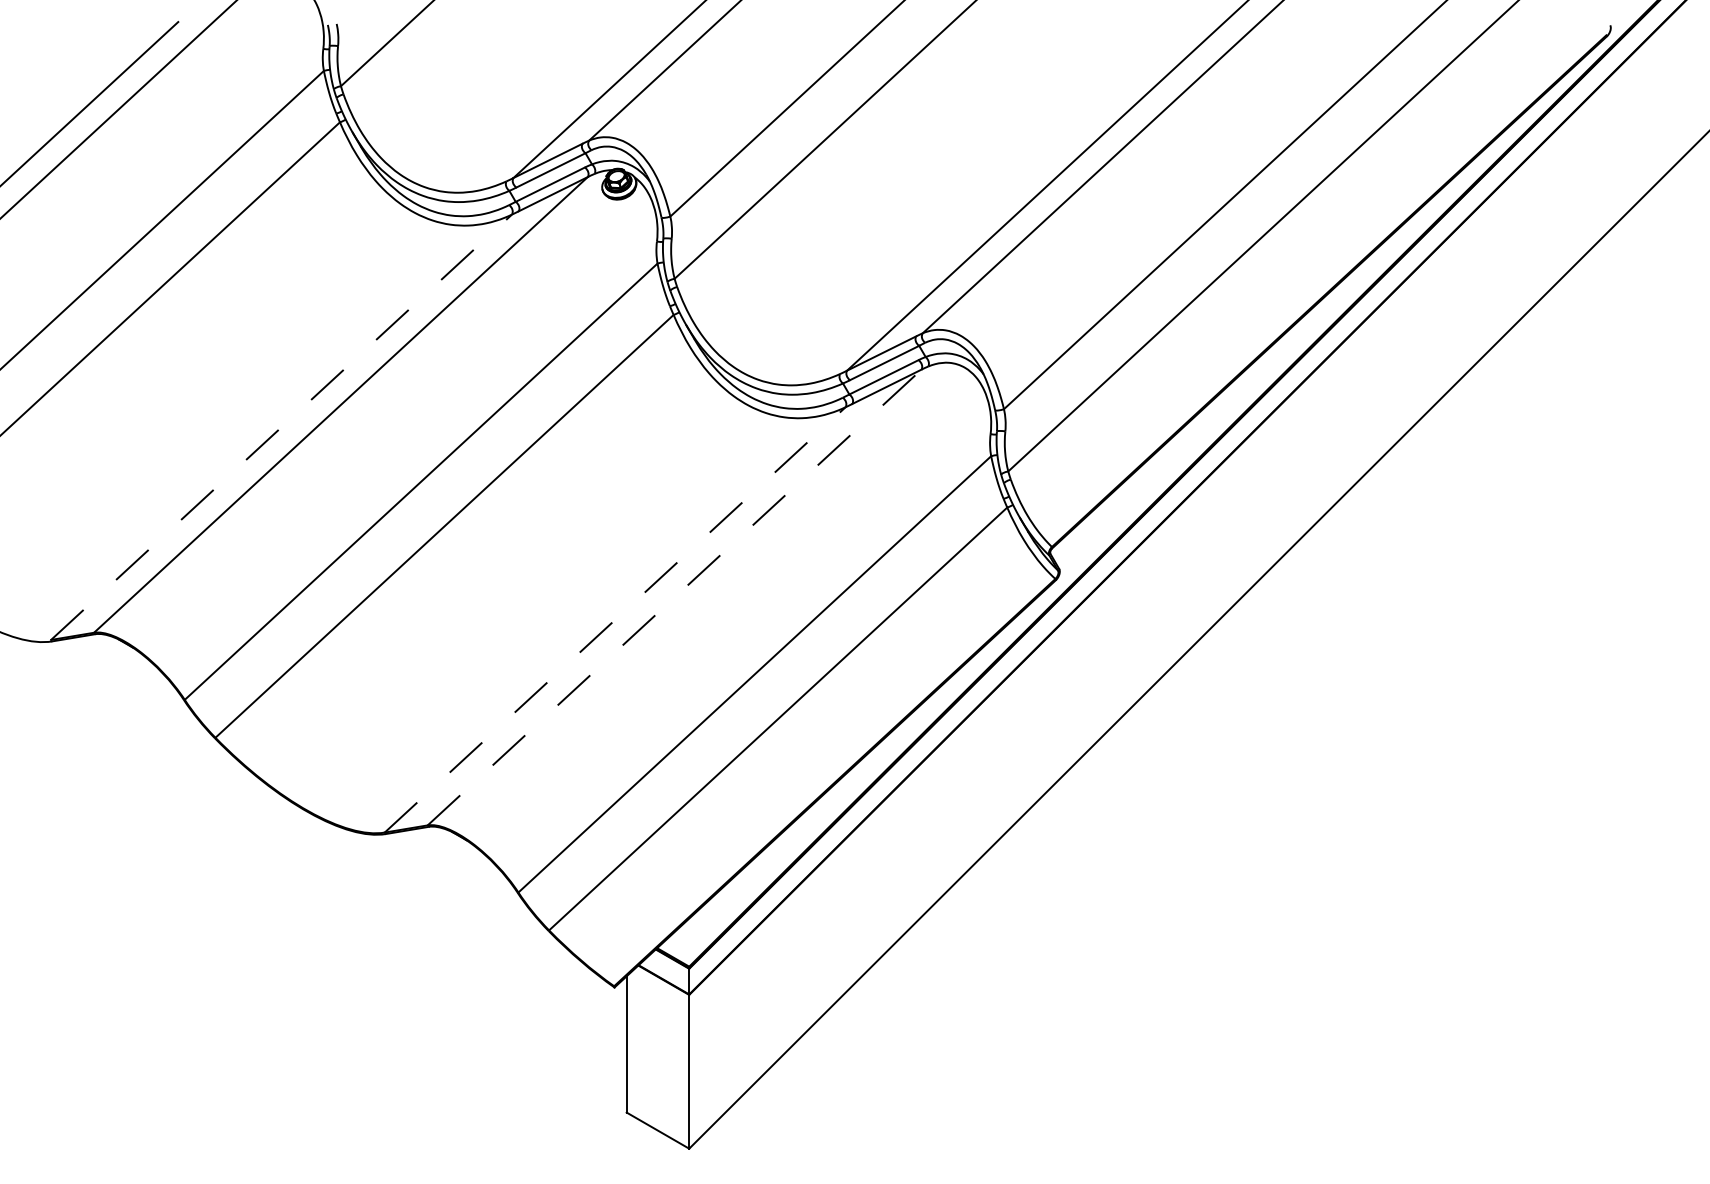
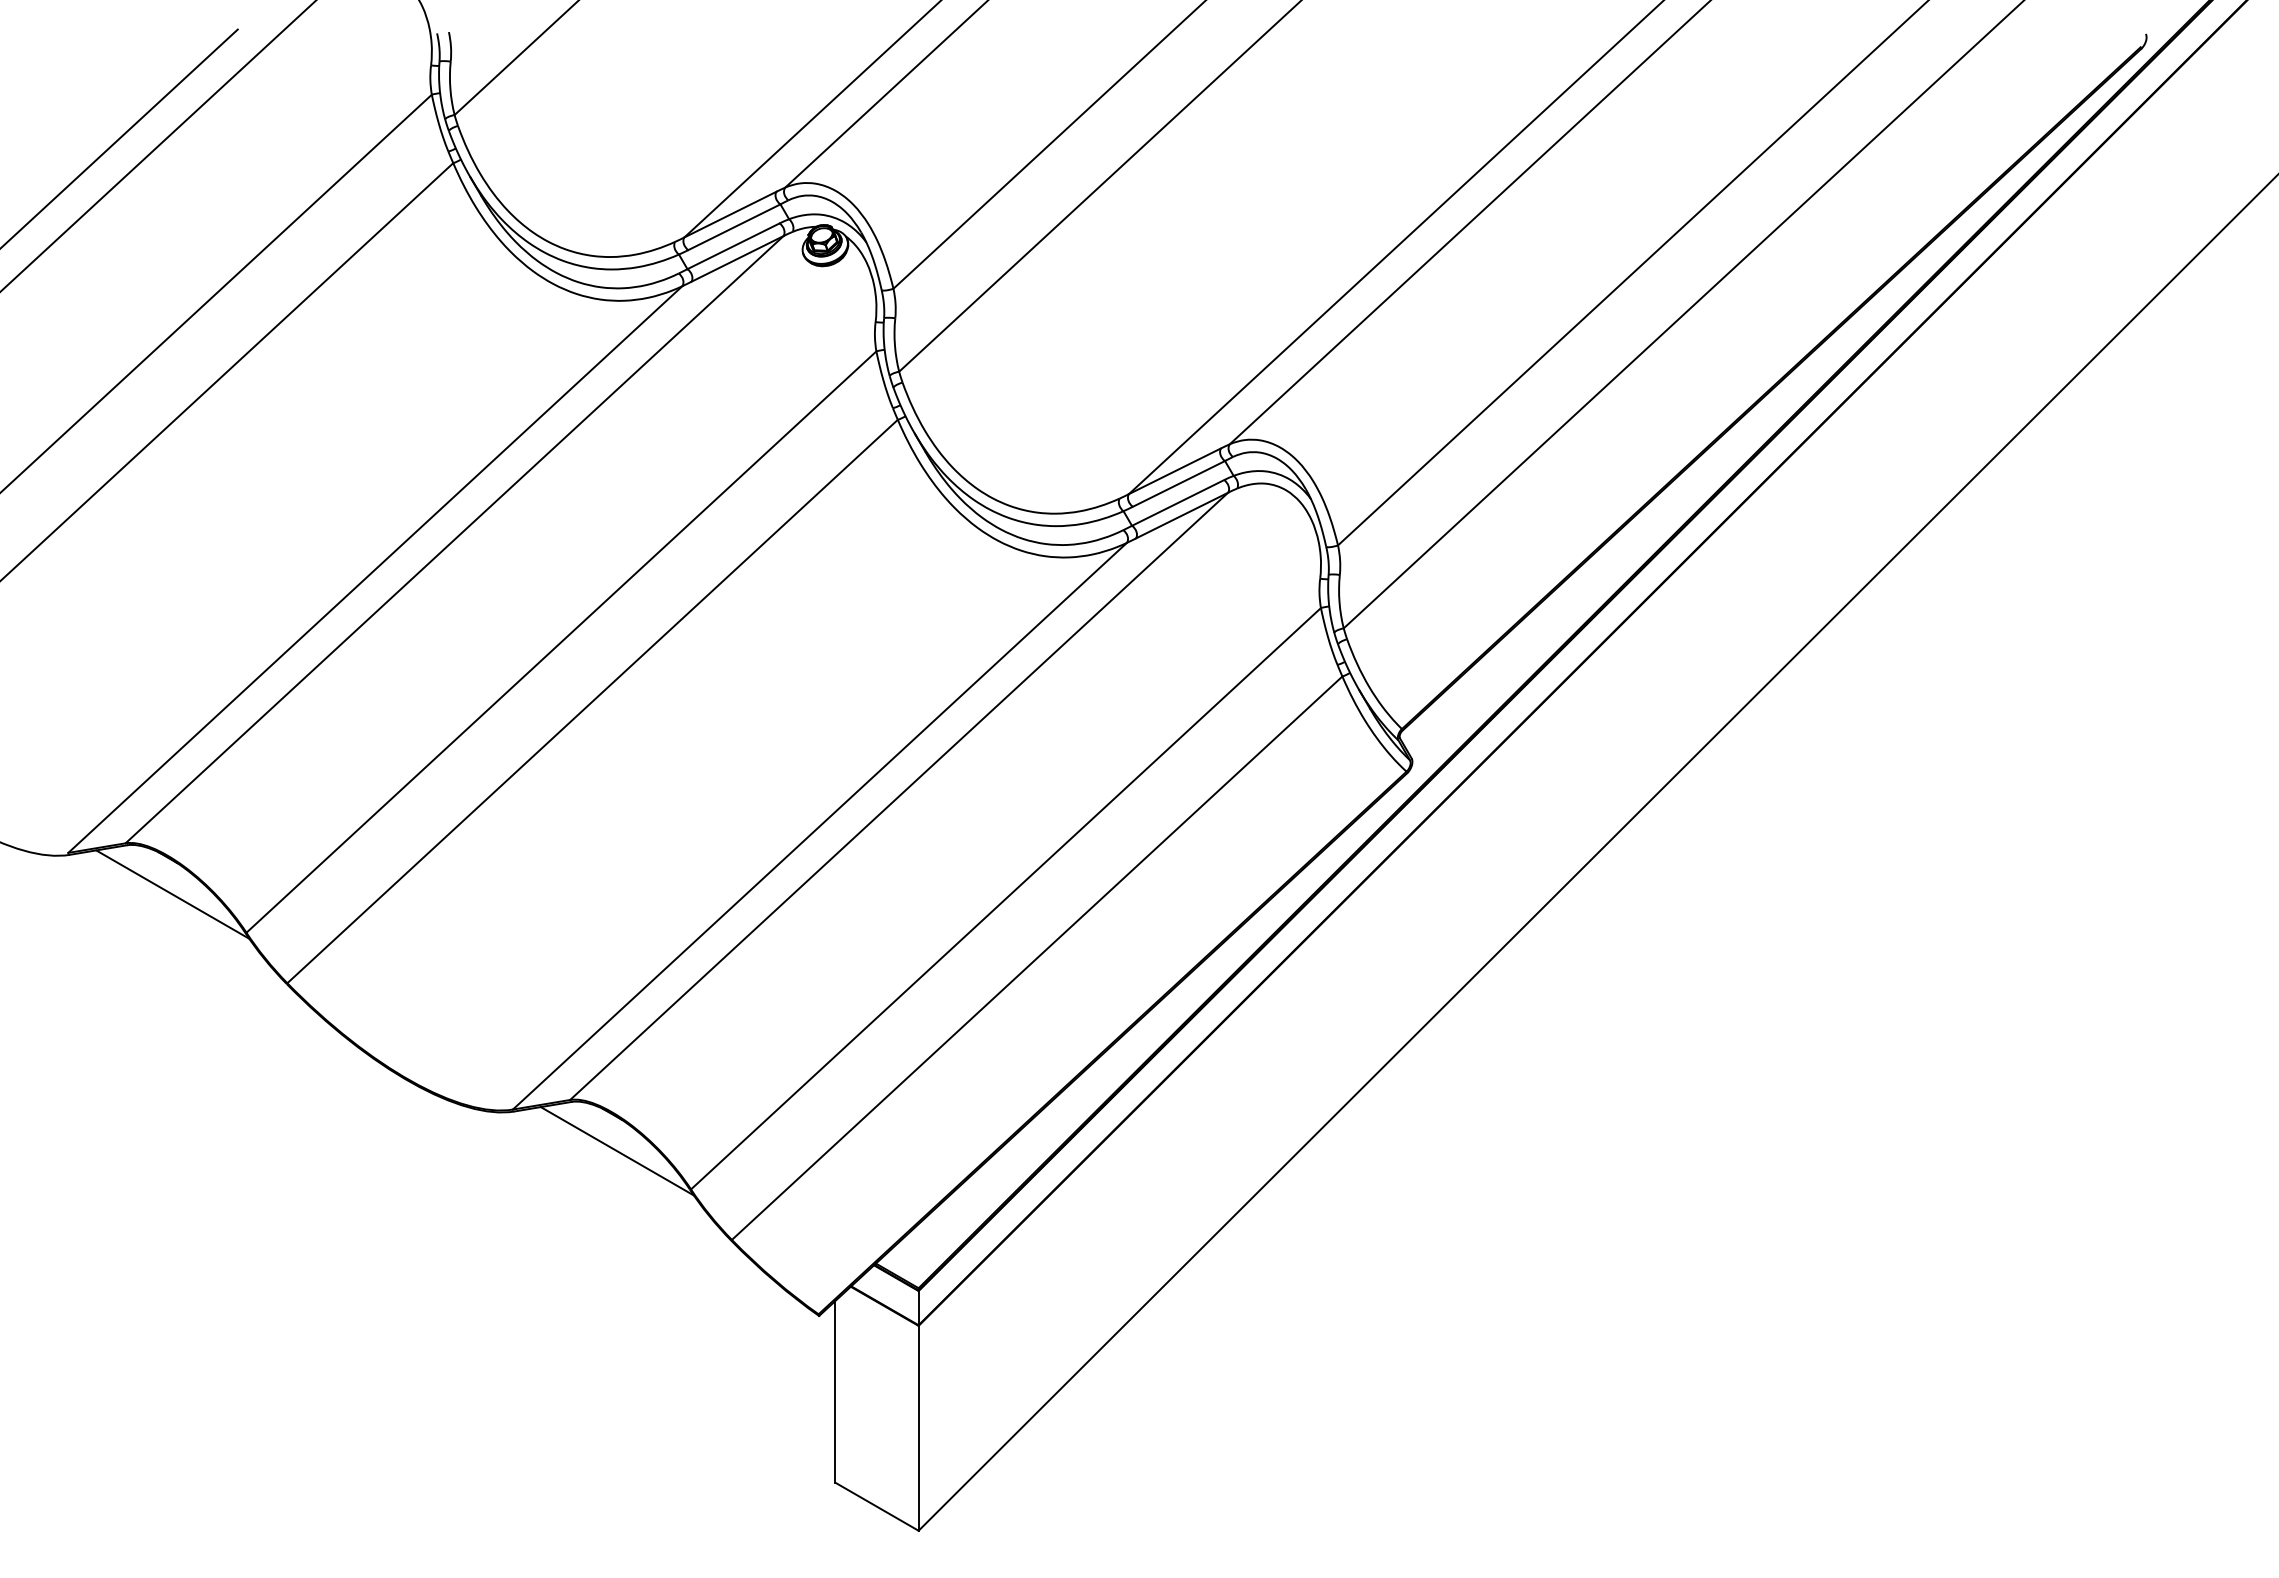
line: (281, 427) -> (375, 569), dashed -> solid
line: (674, 597) -> (899, 796), dashed -> solid
line: (614, 620) -> (819, 826), dashed -> solid
line: (129, 671) -> (172, 894), added
line: (462, 864) -> (616, 1151), added

